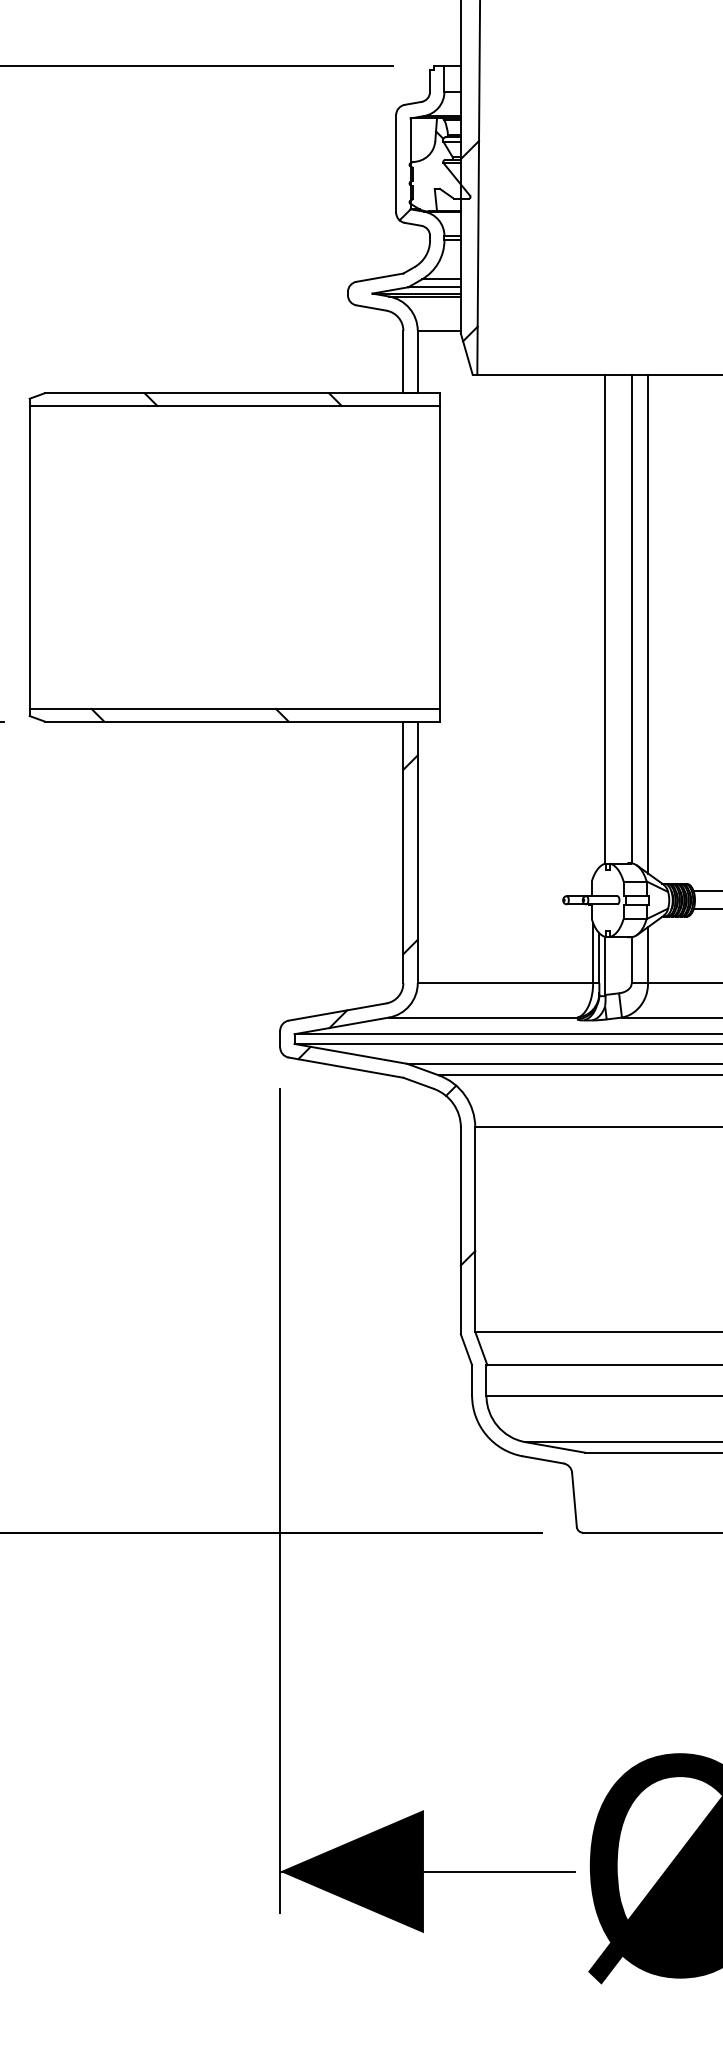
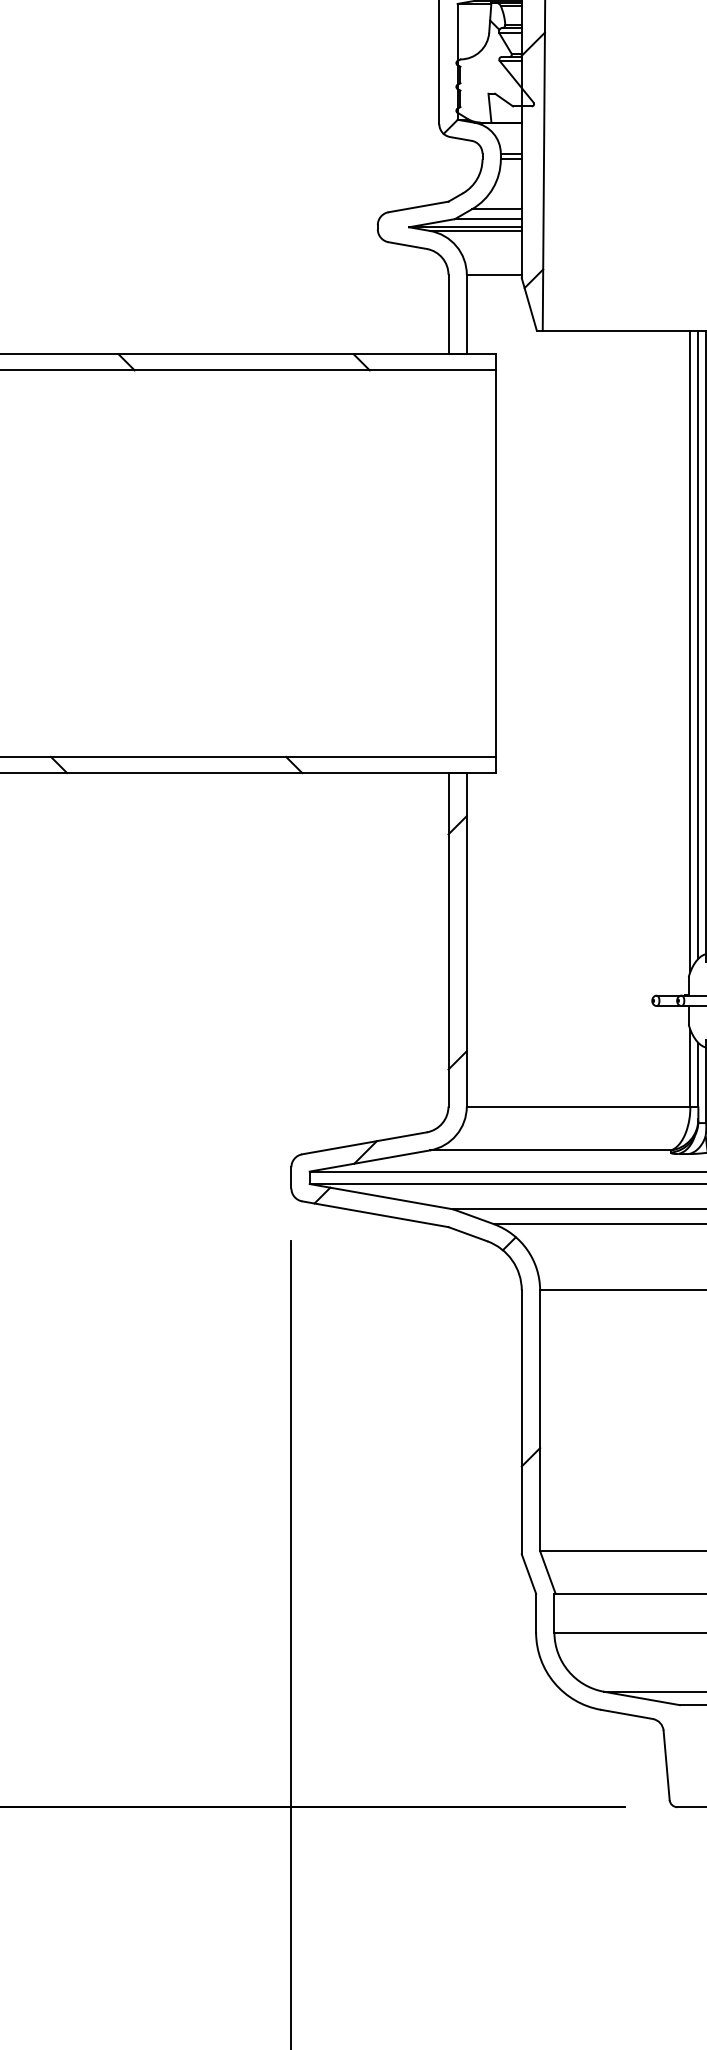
line: (599, 620) -> (698, 644), added
line: (593, 625) -> (690, 650), added

